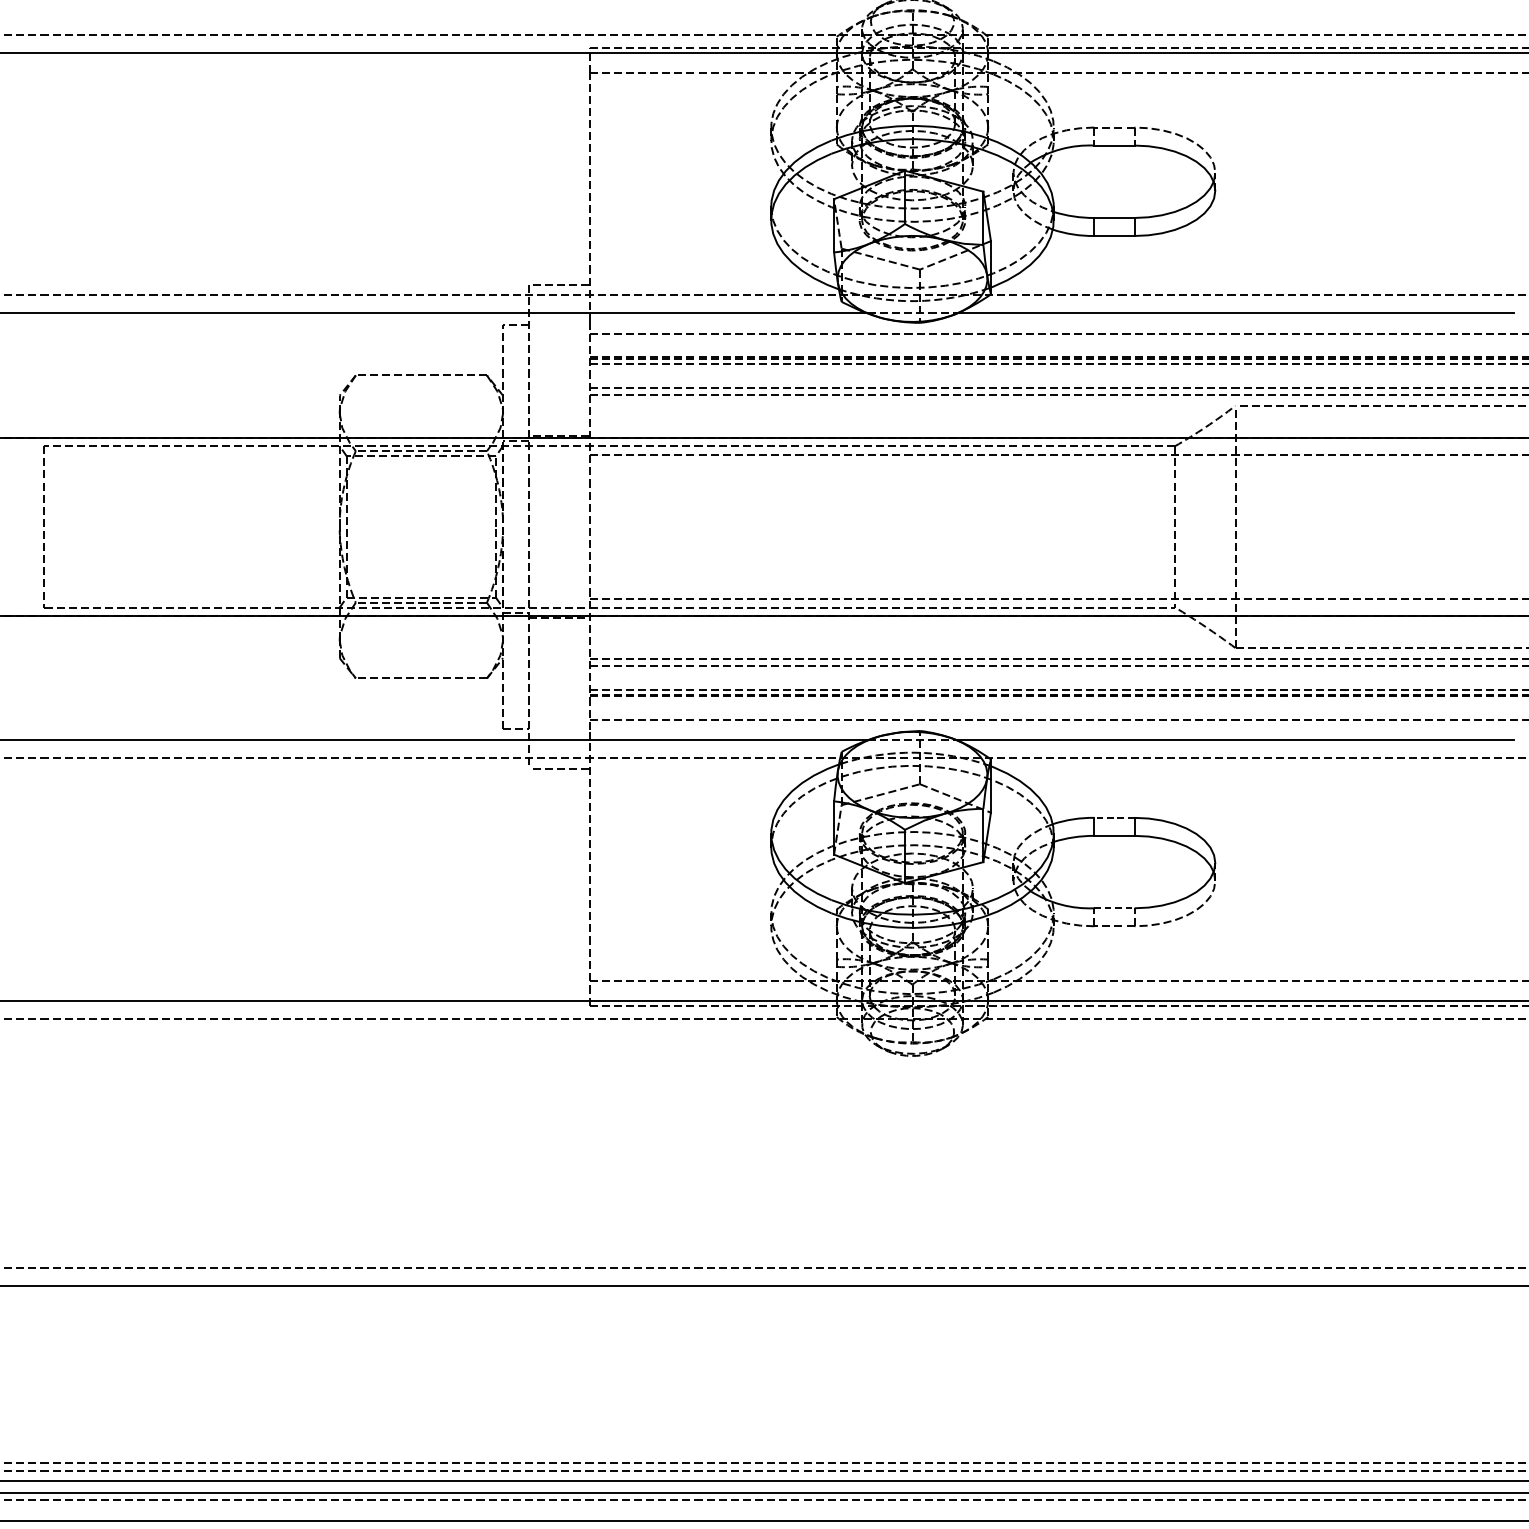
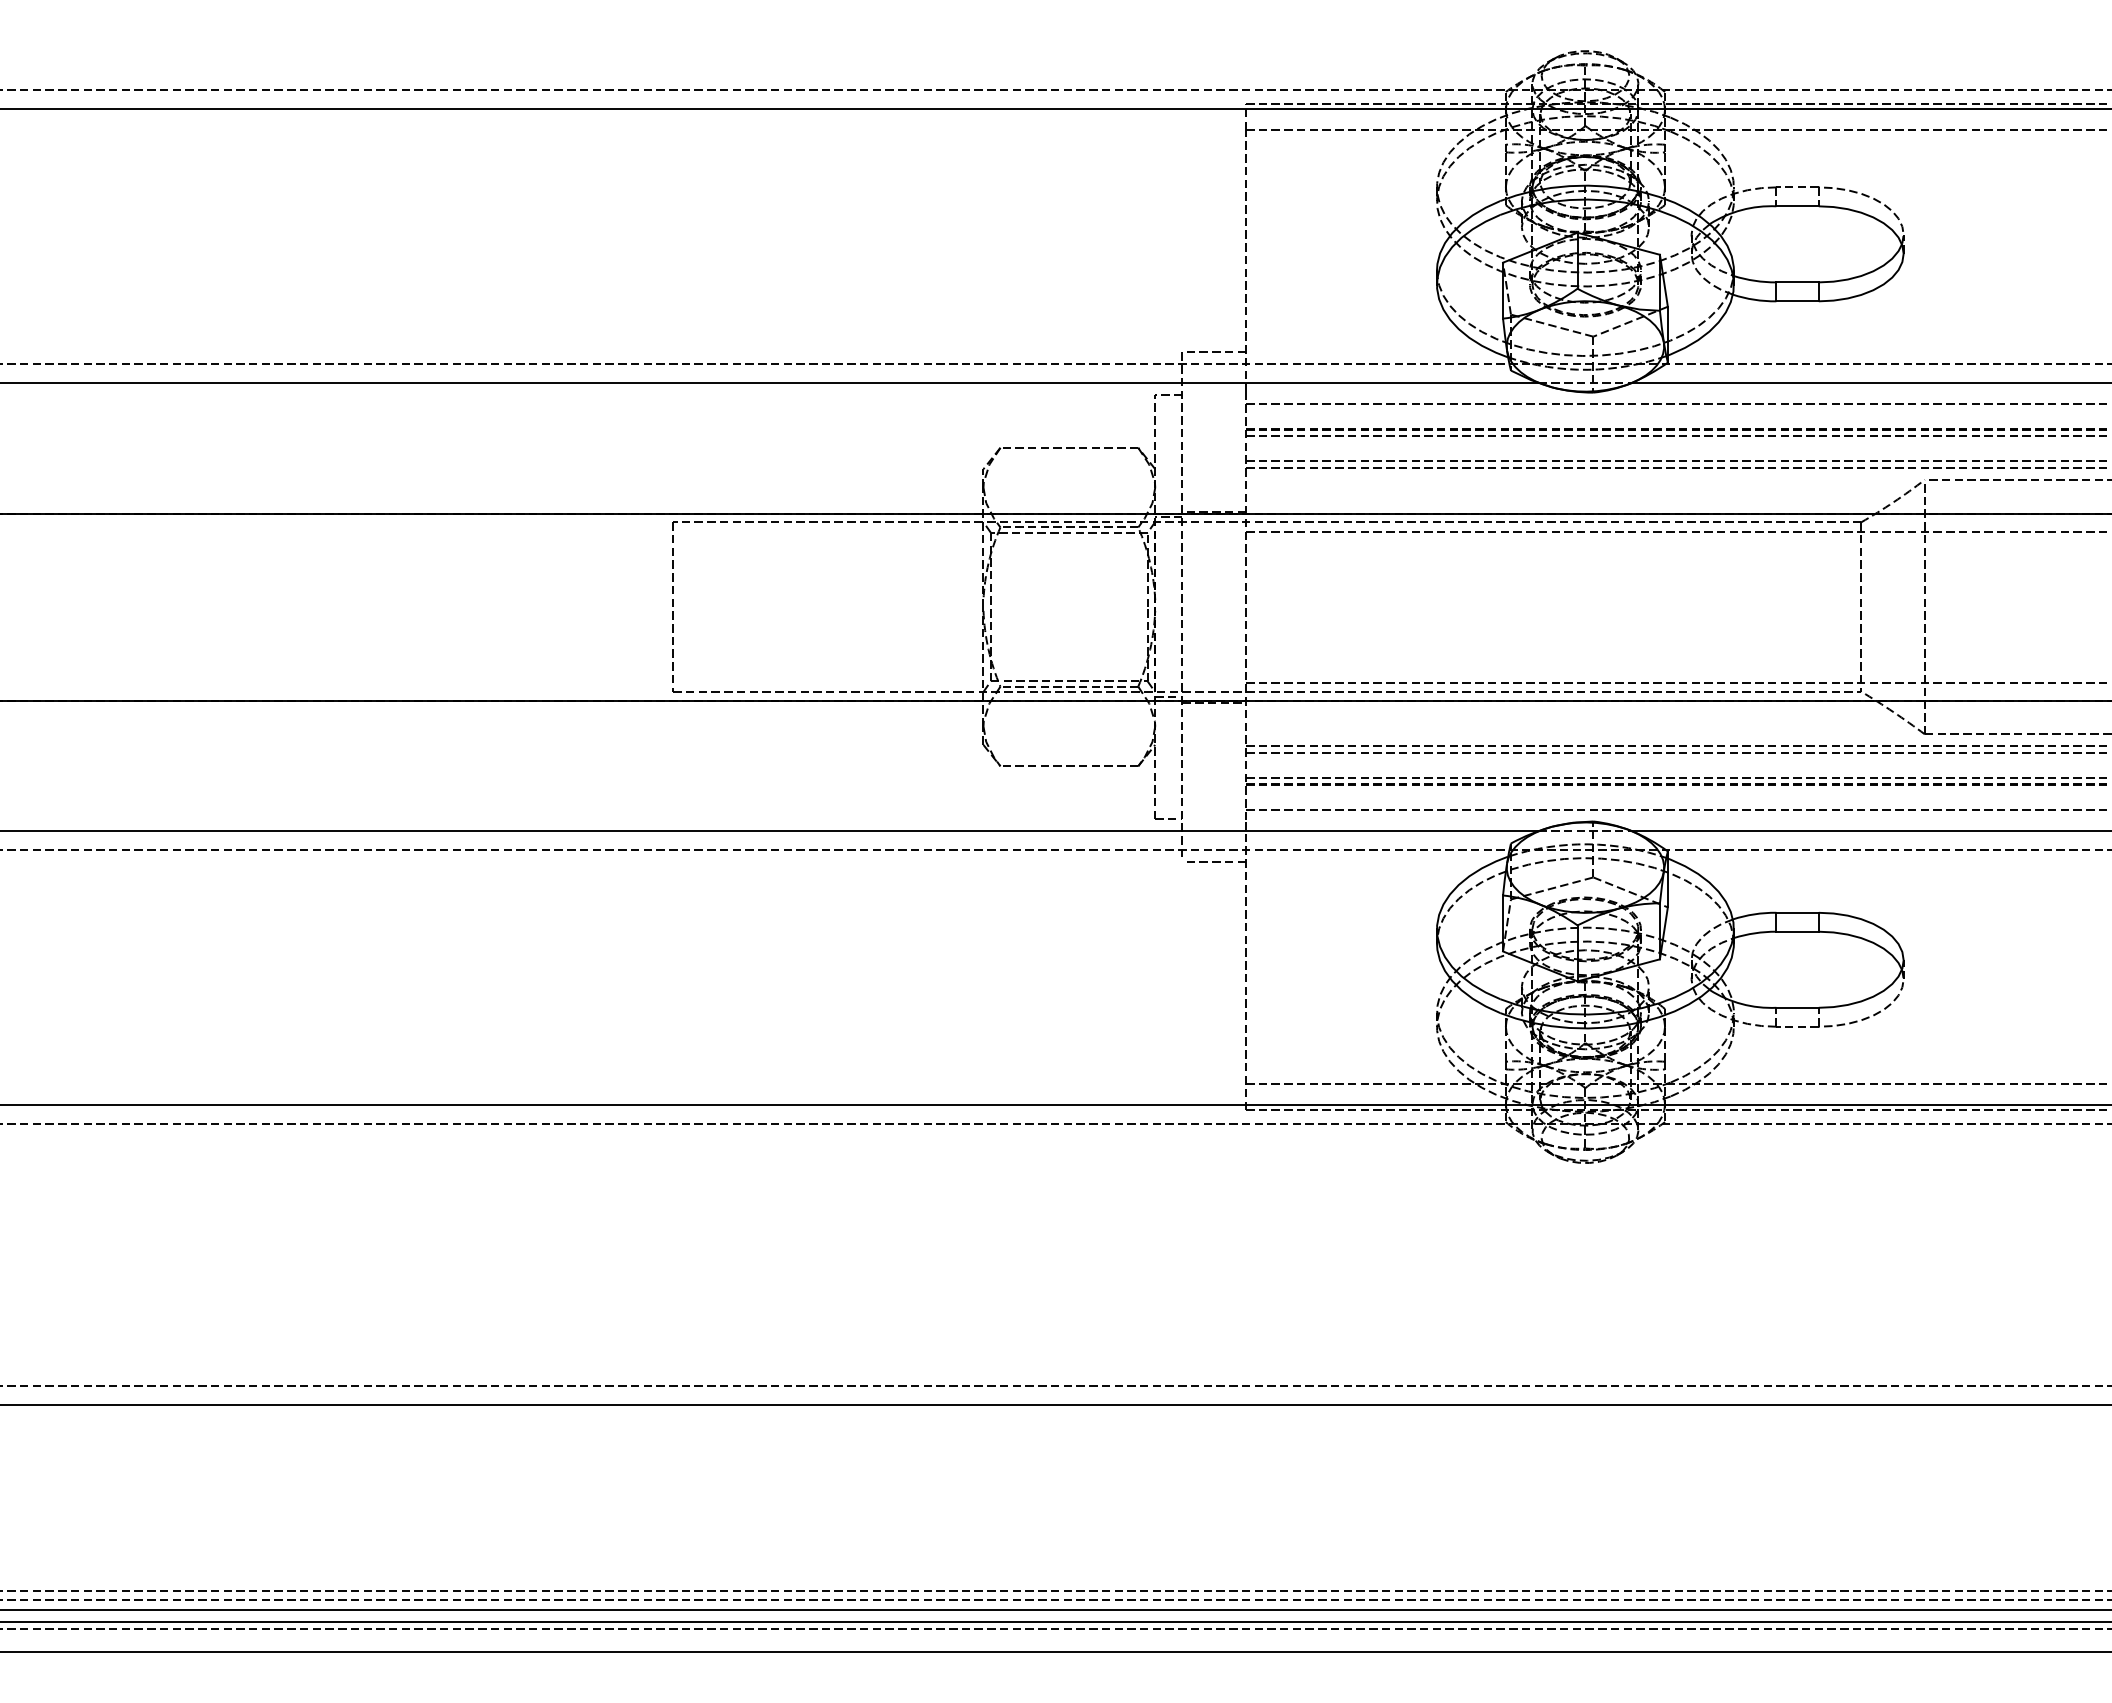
line: (1114, 817) -> (1797, 912), dashed -> solid
line: (1115, 907) -> (1798, 1007), dashed -> solid

